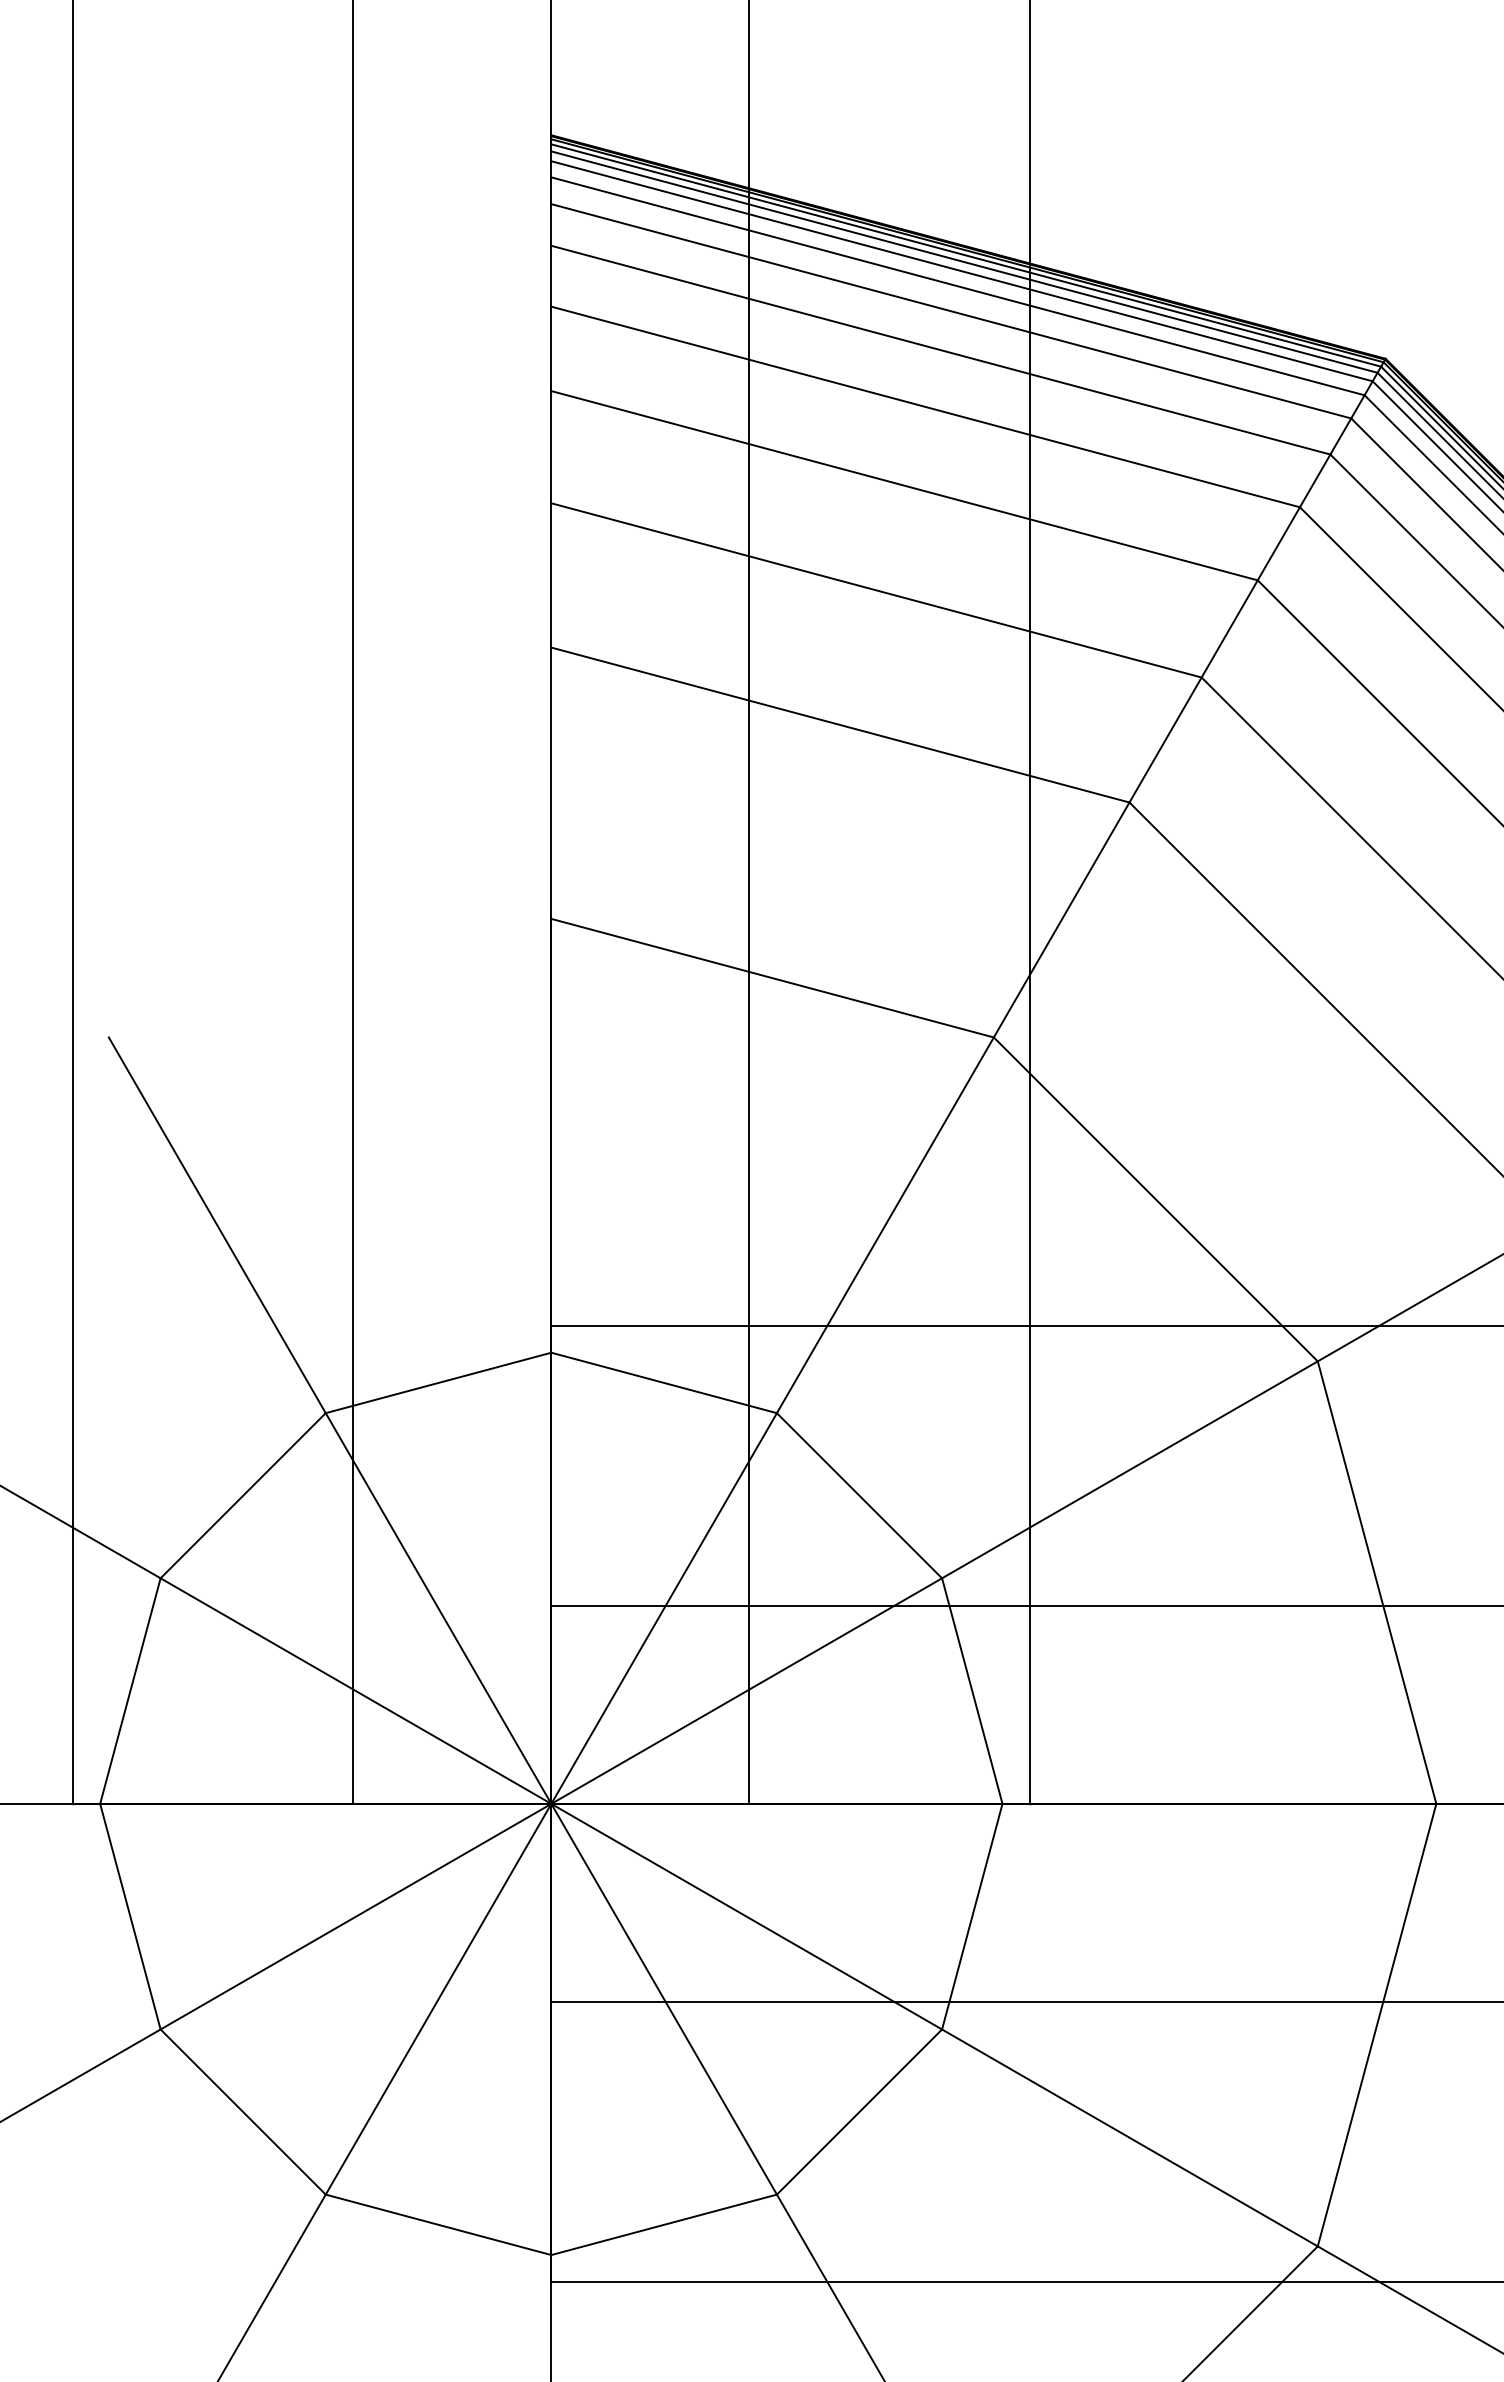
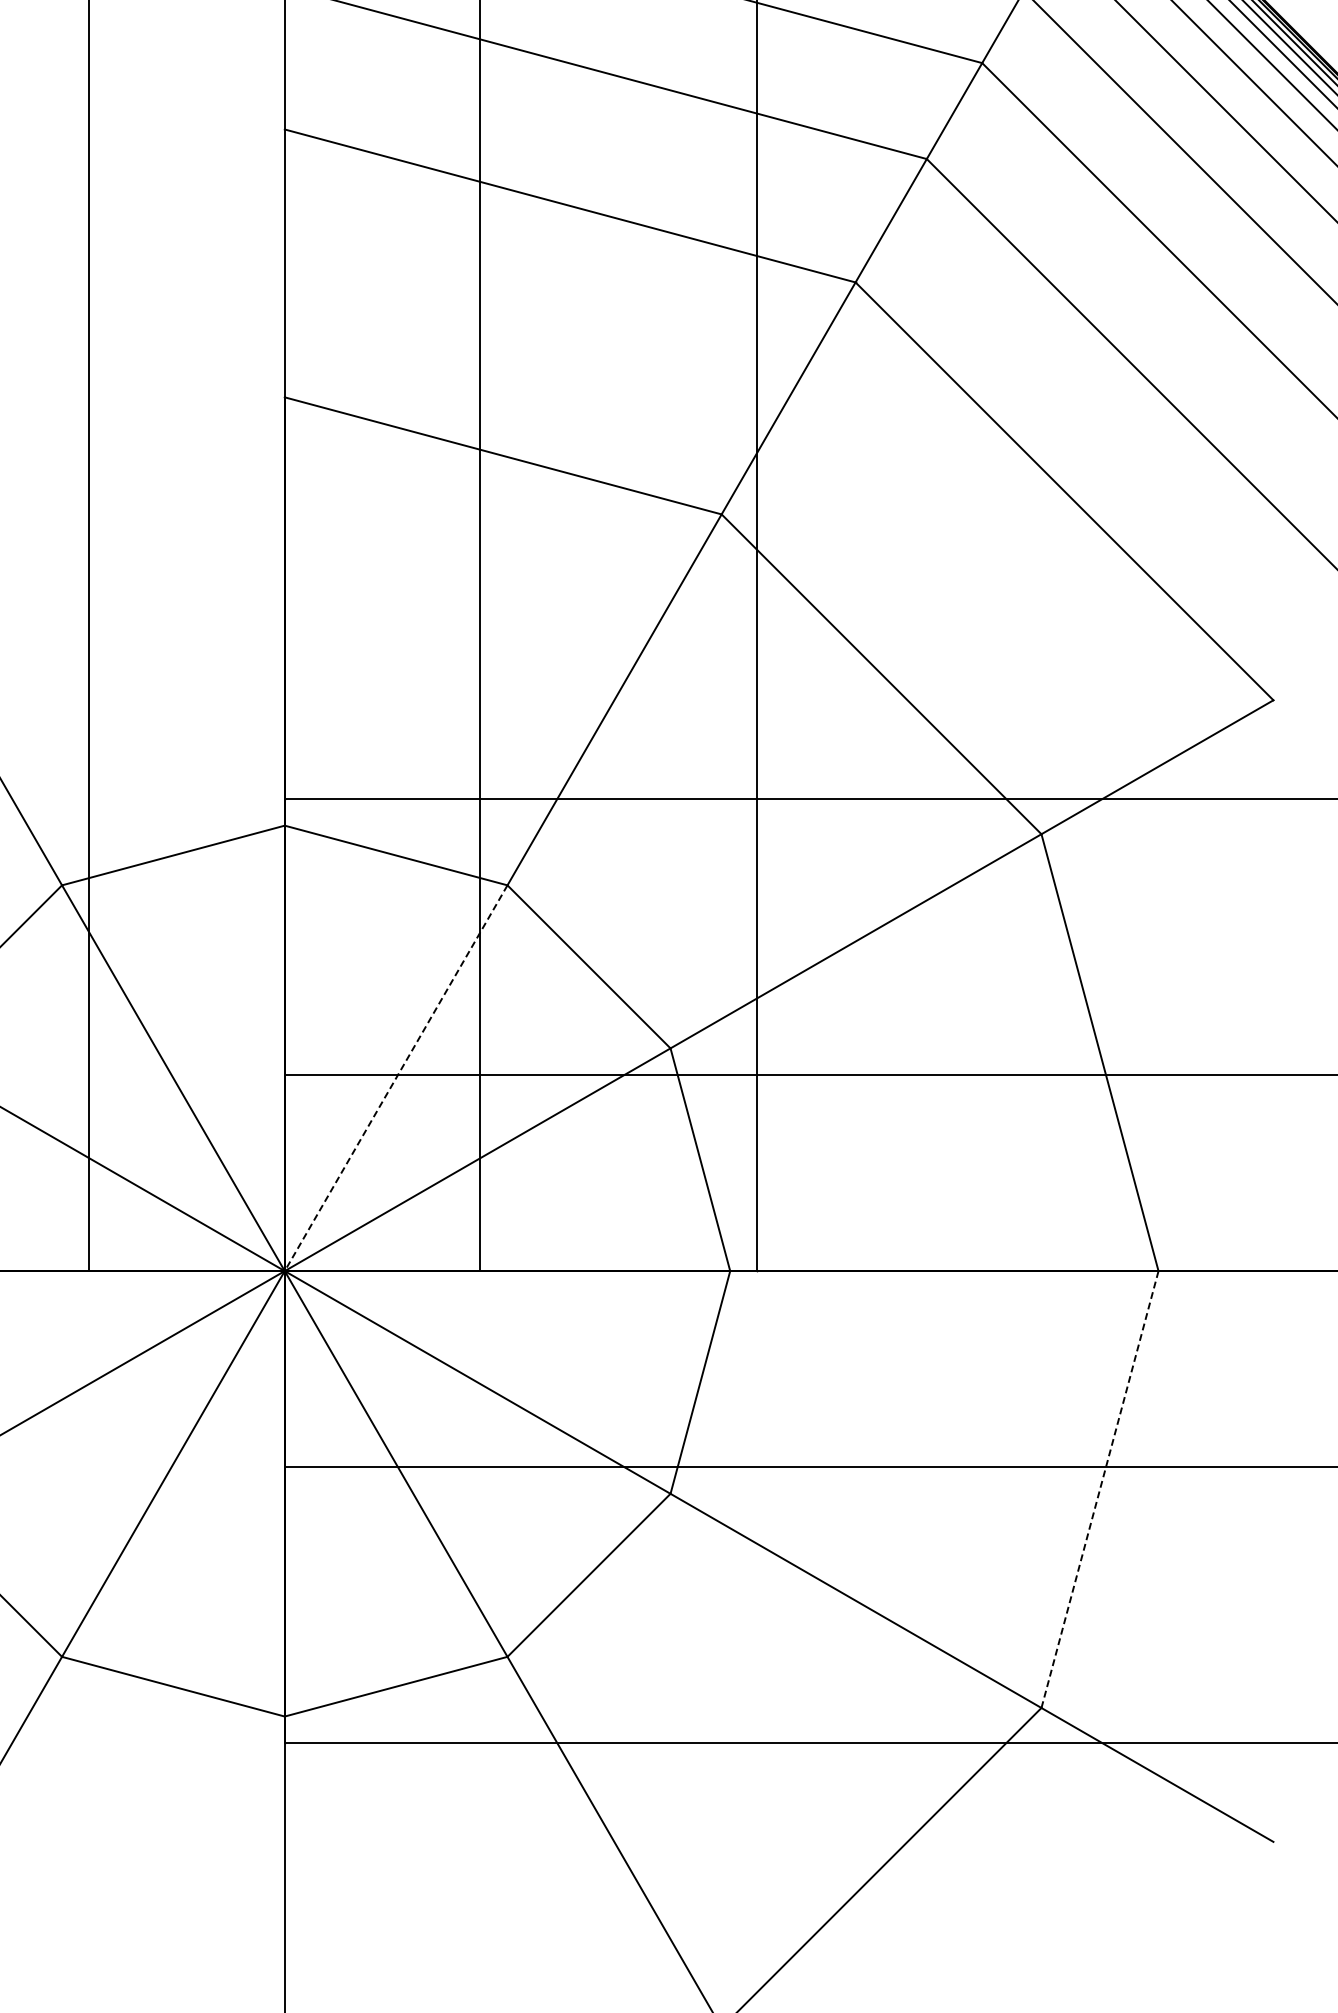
line: (664, 1608) -> (396, 1078), solid -> dashed
line: (1377, 2024) -> (1100, 1488), solid -> dashed

